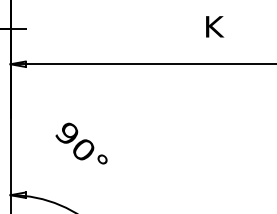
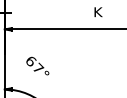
text: (75, 140) -> (34, 64), 90° -> 67°

